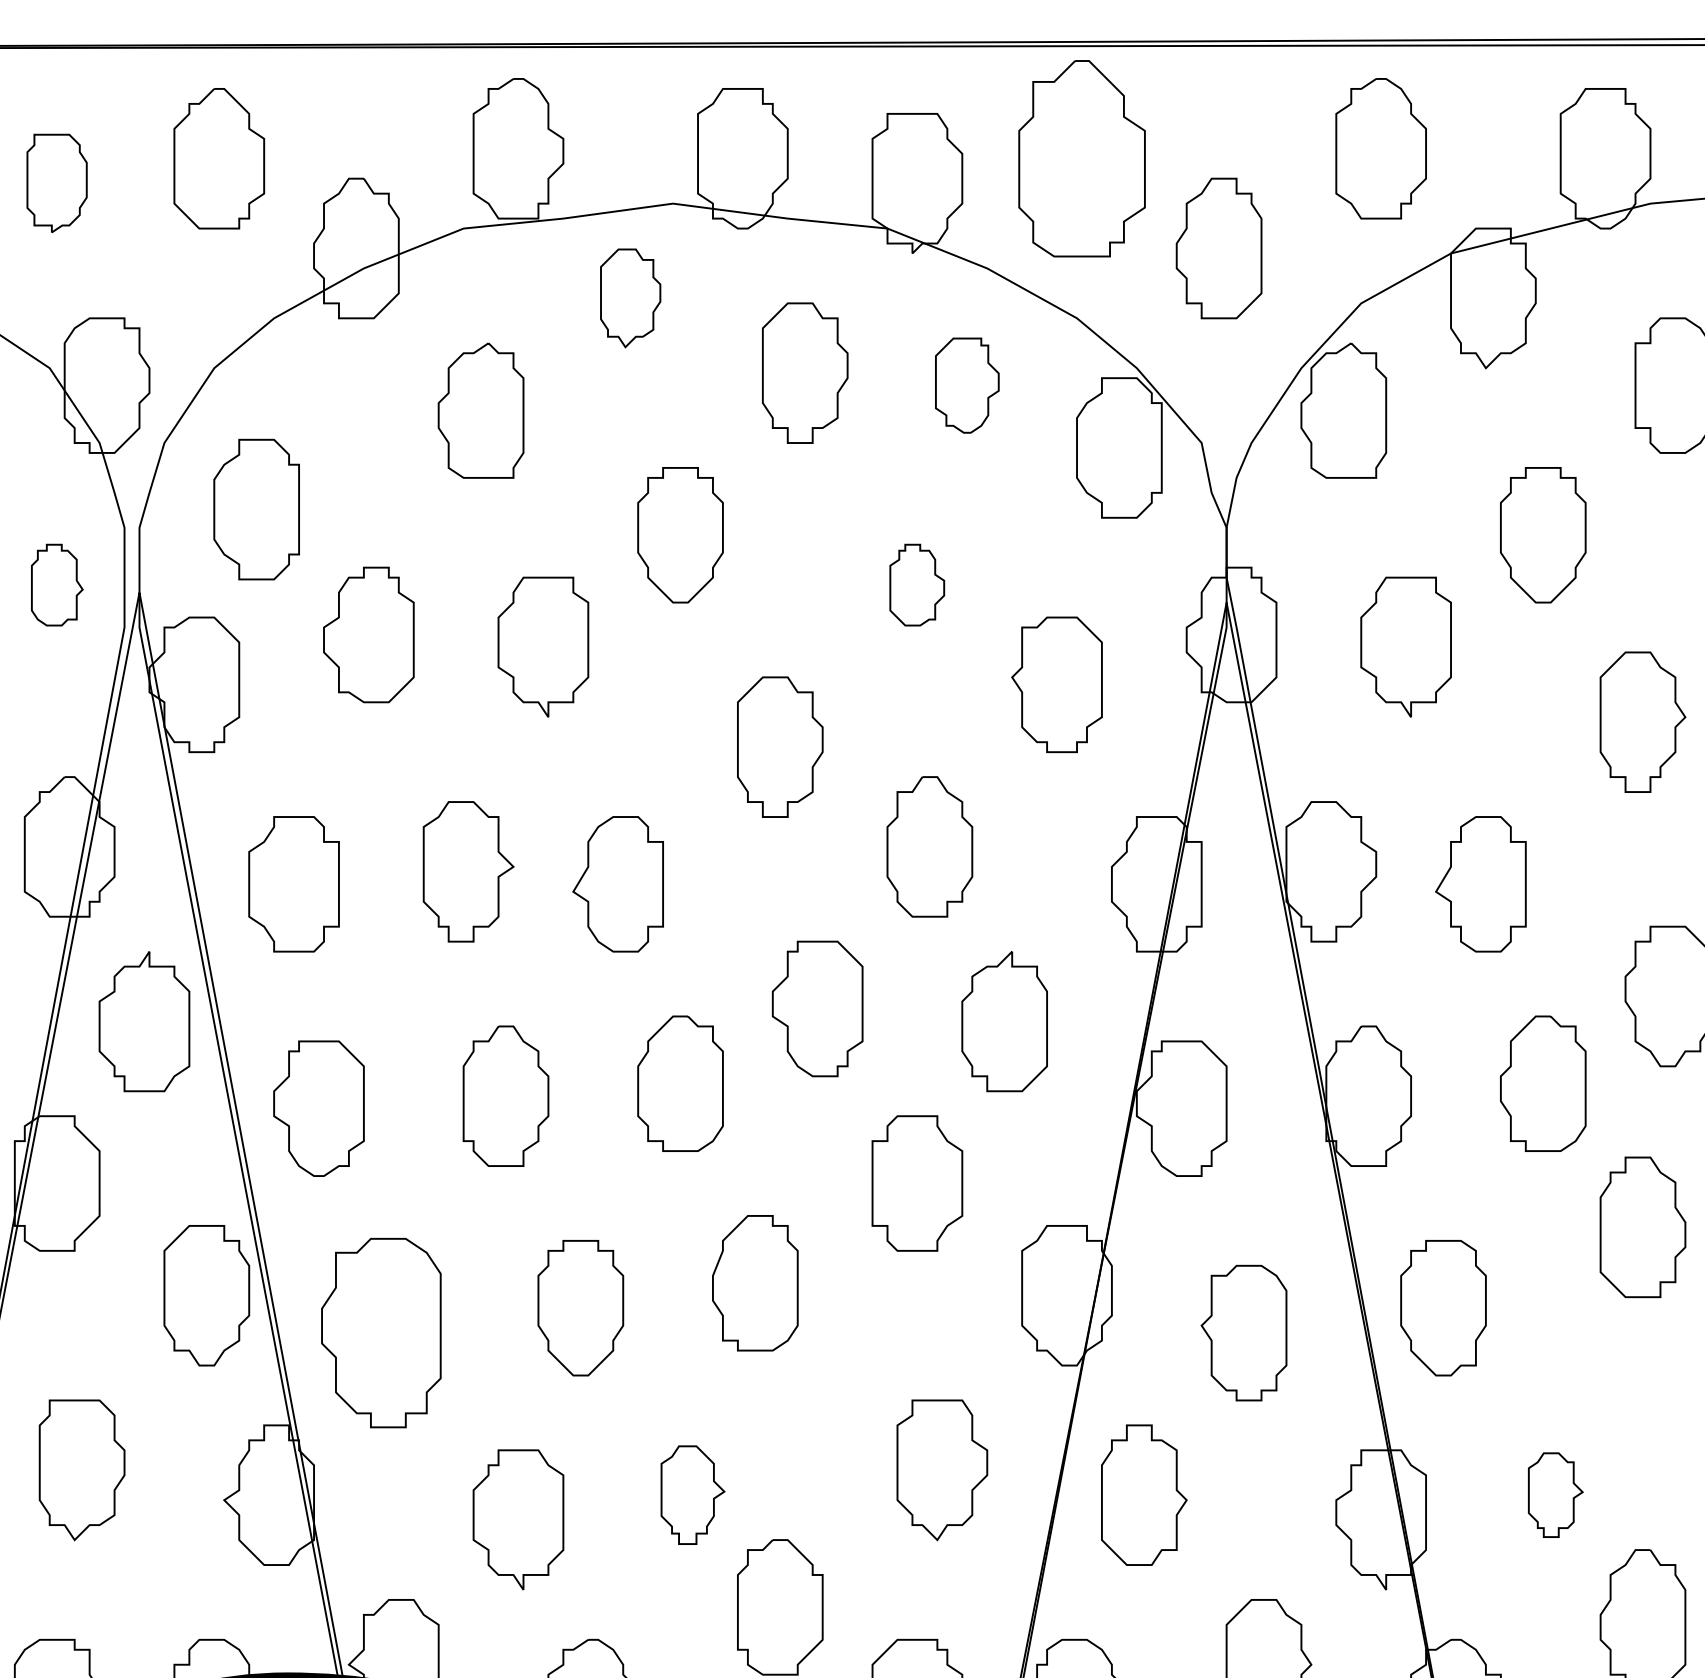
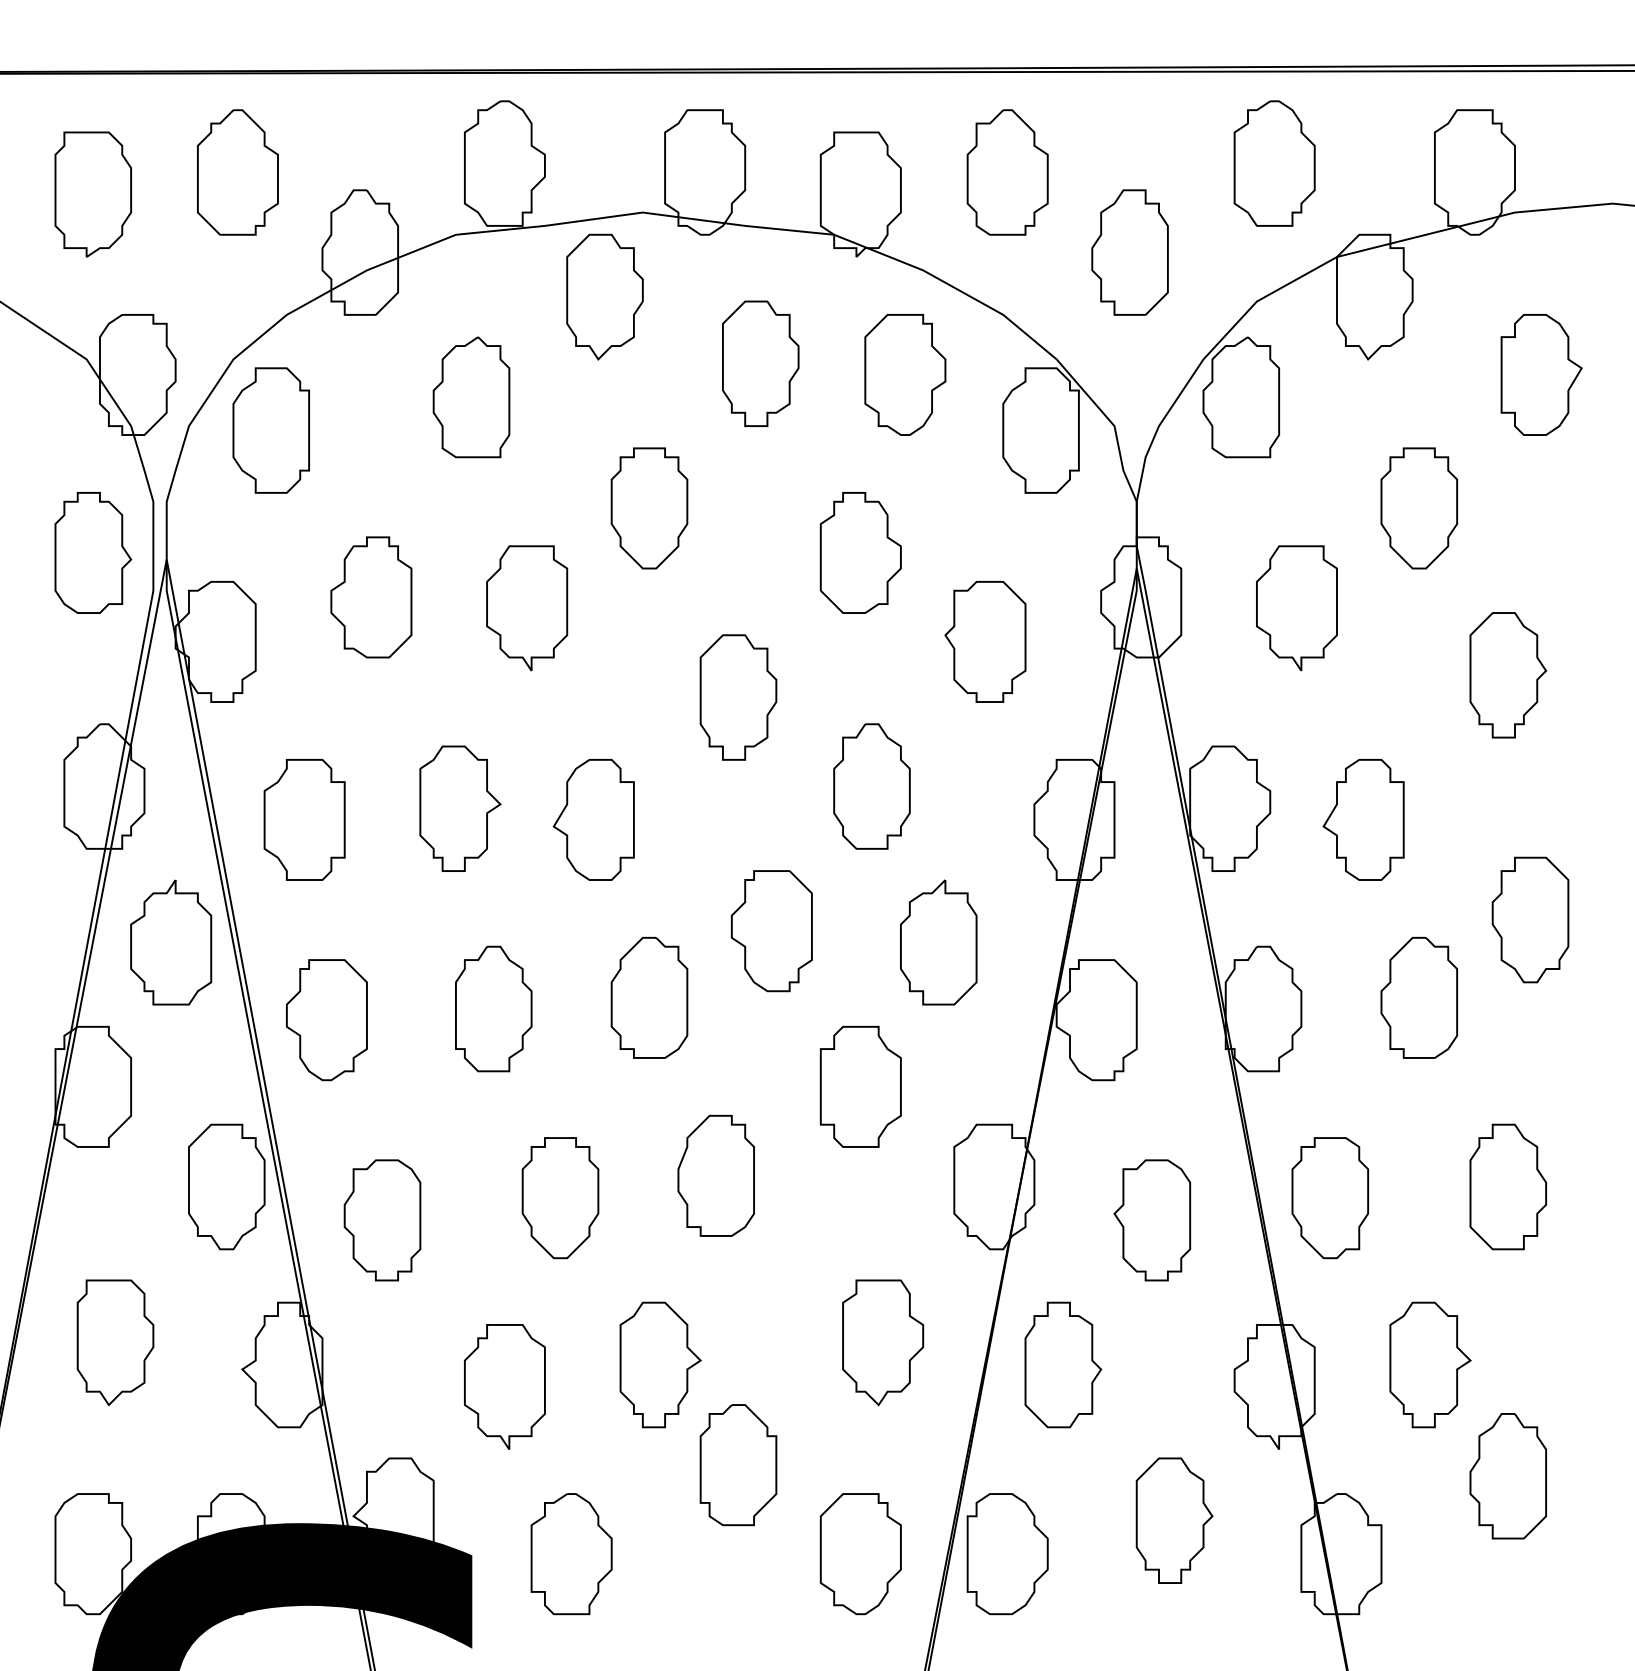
part: (1081, 158) -> (1007, 172), size x0.71
part: (56, 183) -> (92, 194), size x1.43
part: (630, 297) -> (604, 296), size x1.43
part: (967, 385) -> (905, 374), size x1.43
part: (255, 509) -> (270, 430), moved
part: (57, 584) -> (93, 552), size x1.67
part: (917, 584) -> (860, 552), size x1.67
part: (1642, 1226) -> (1507, 1186), moved
part: (381, 1333) -> (382, 1220), size x0.71
part: (692, 1494) -> (660, 1364), size x1.43
part: (1555, 1494) -> (1430, 1364), size x1.67

